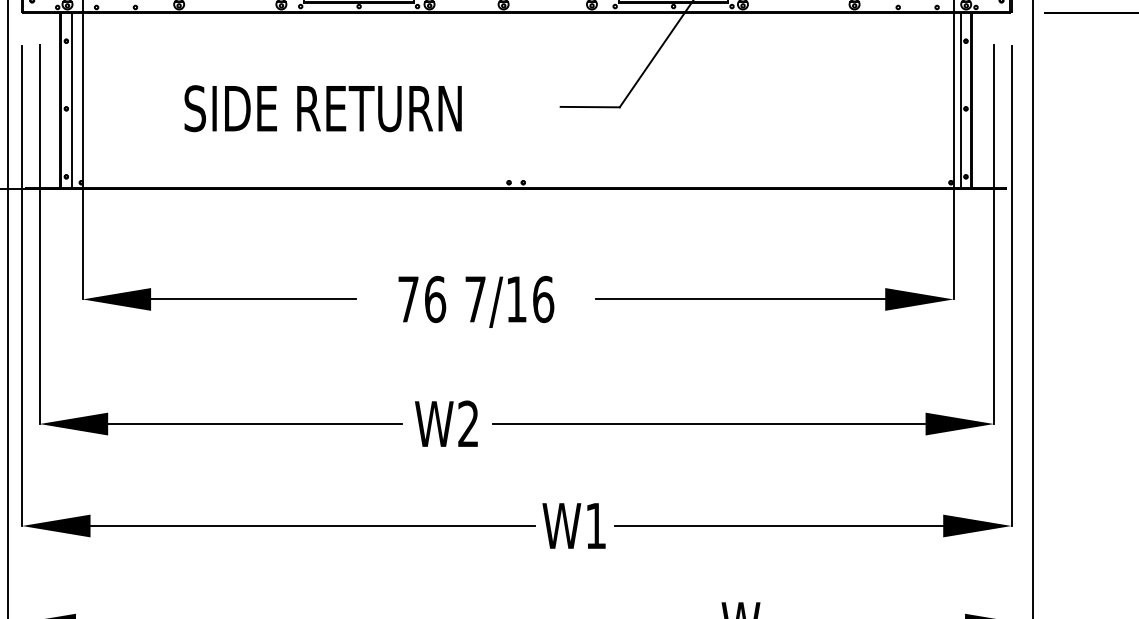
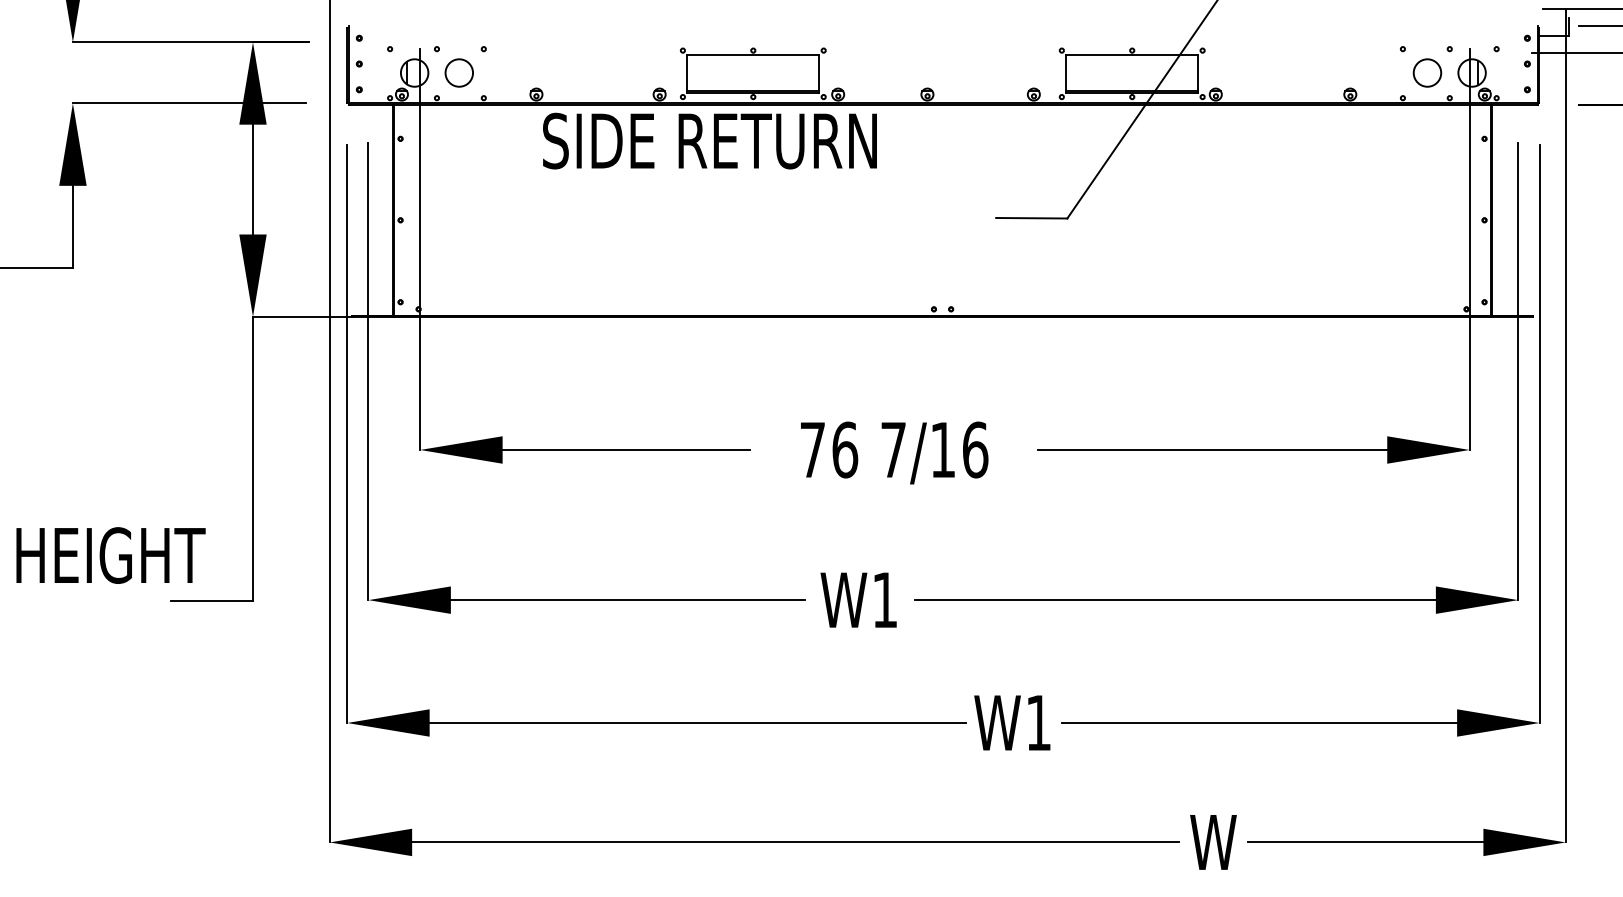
line: (71, 99) -> (406, 209), removed
line: (960, 99) -> (1478, 209), removed
text: (322, 108) -> (709, 140), moved
text: (468, 423) -> (884, 599), W2 -> W1

